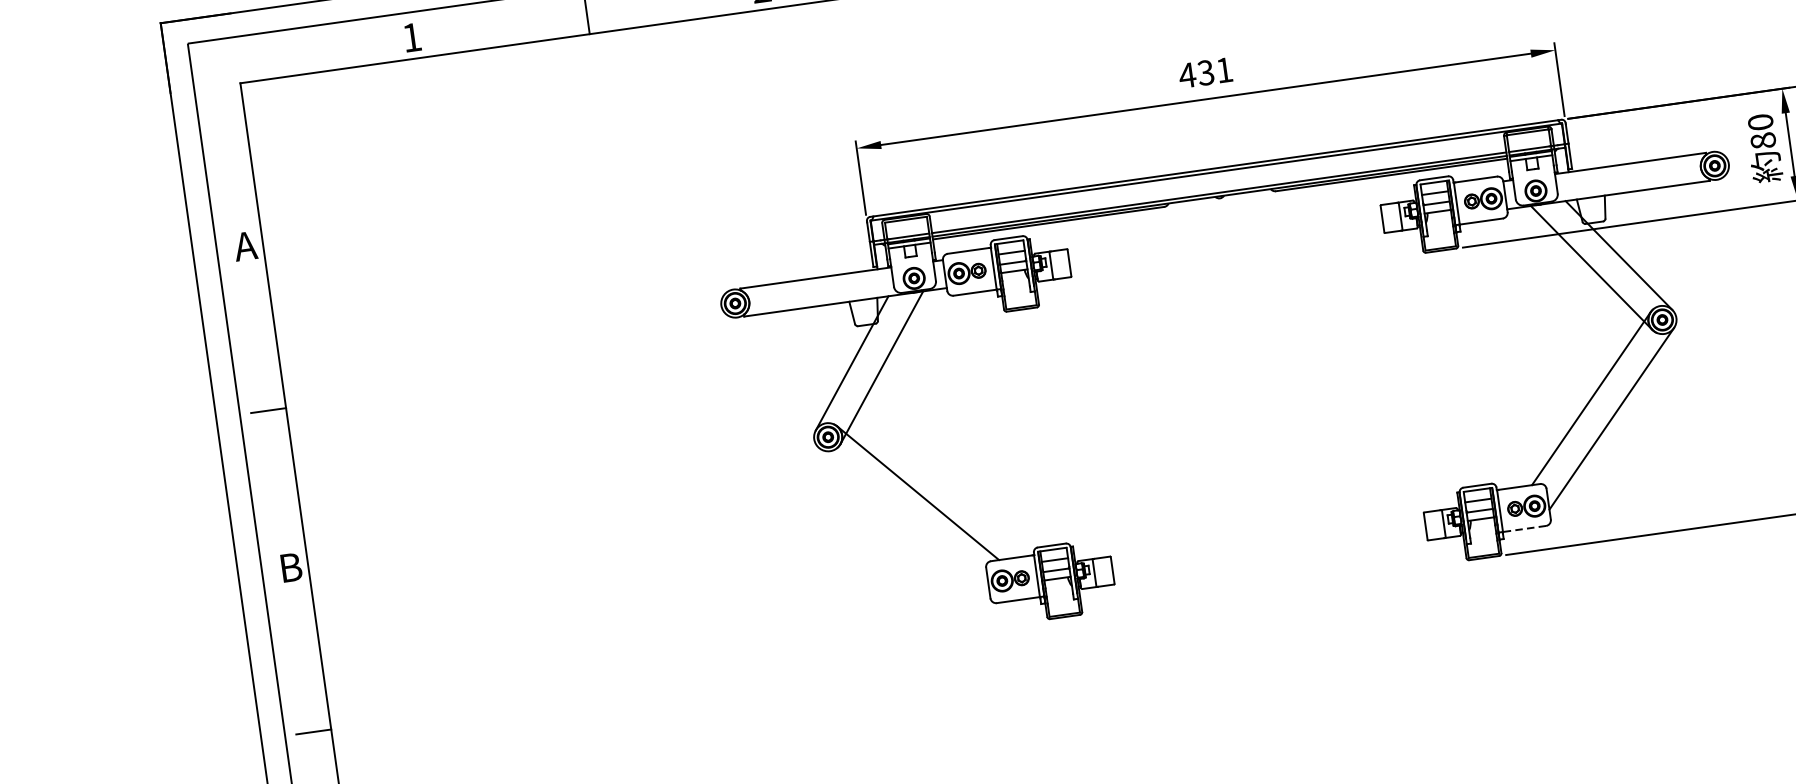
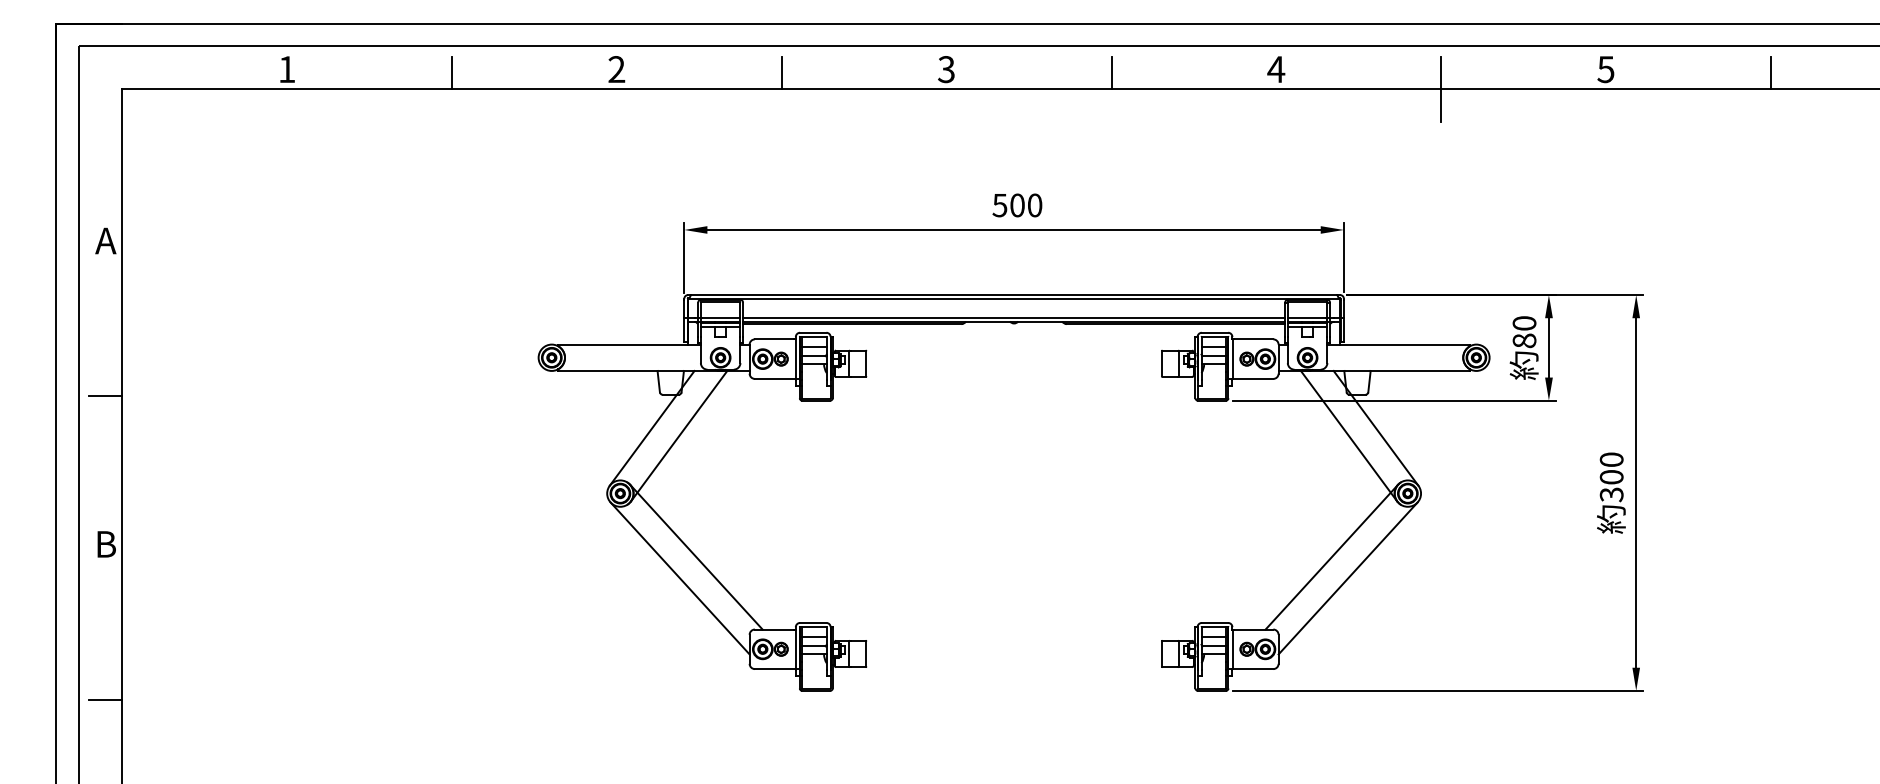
text: (1206, 72) -> (1017, 205), 431 -> 500
line: (903, 518) -> (679, 578), added
line: (1524, 529) -> (1252, 669), dashed -> solid

